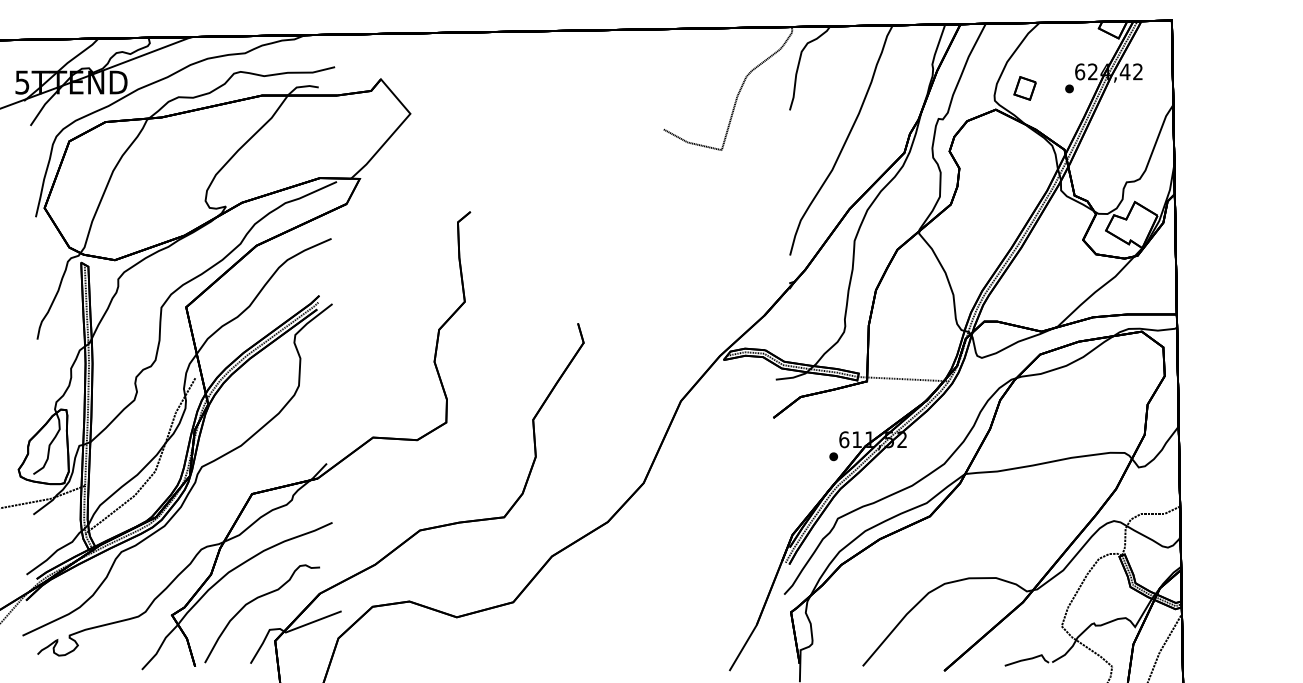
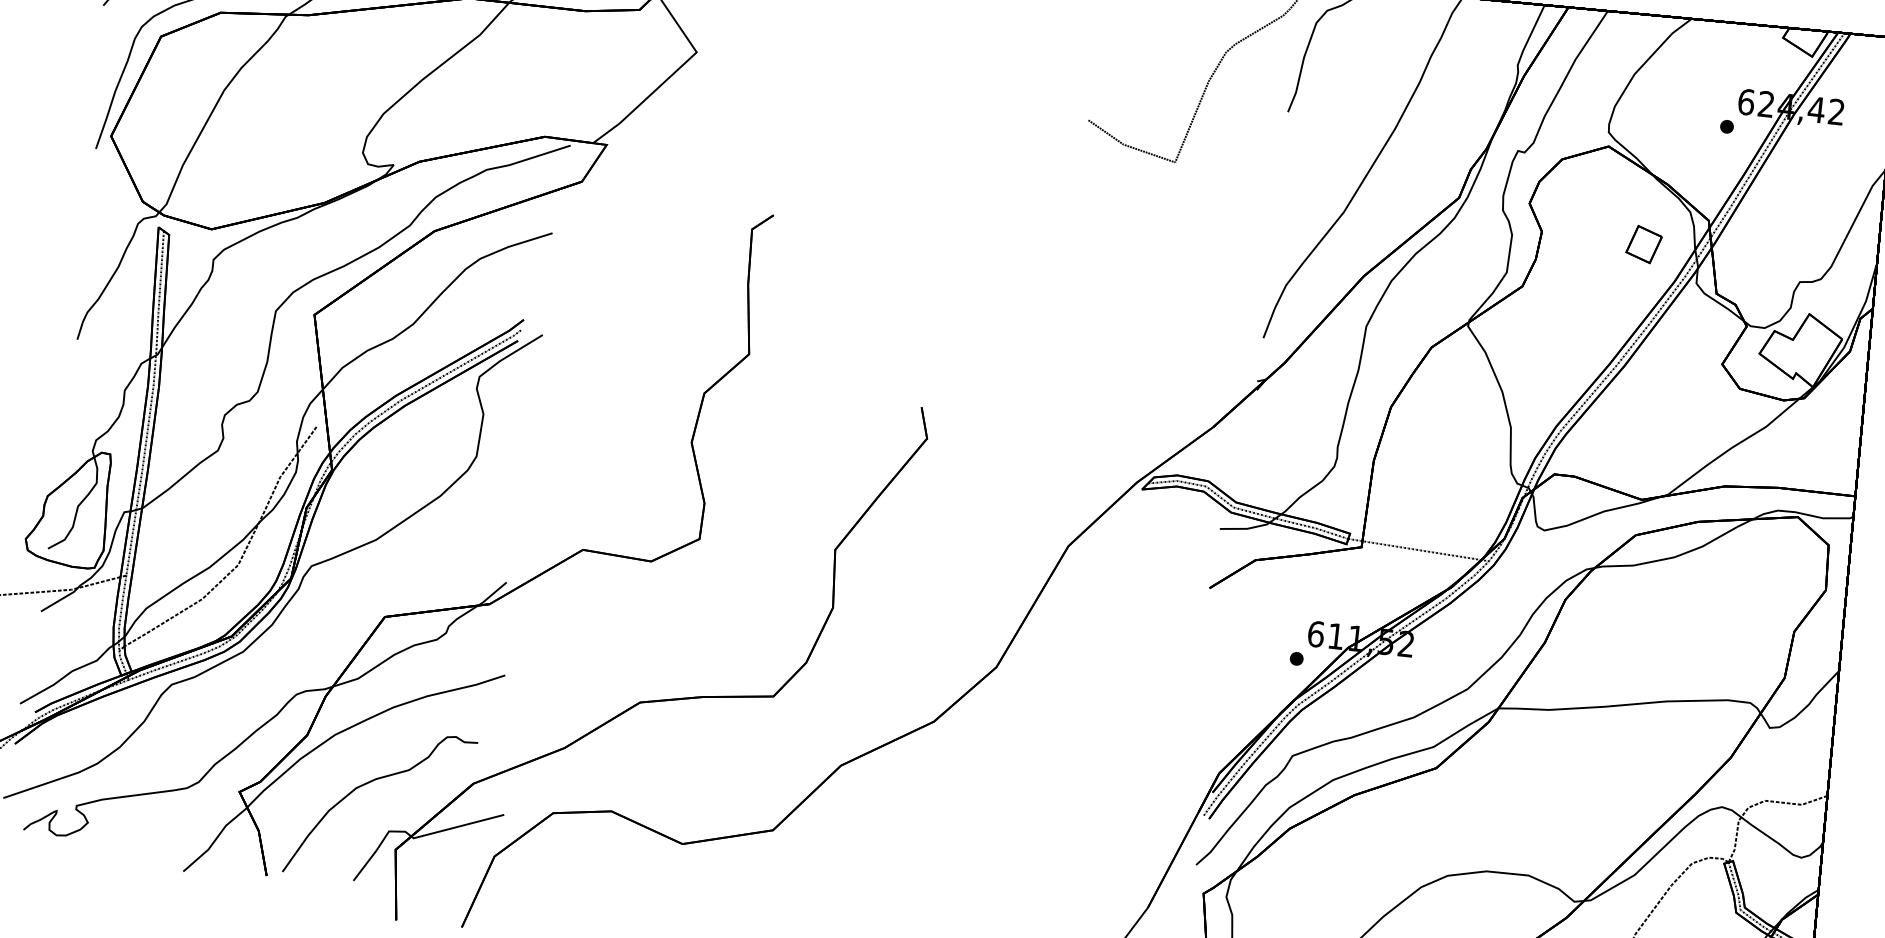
part: (1024, 88) -> (1643, 244), moved

